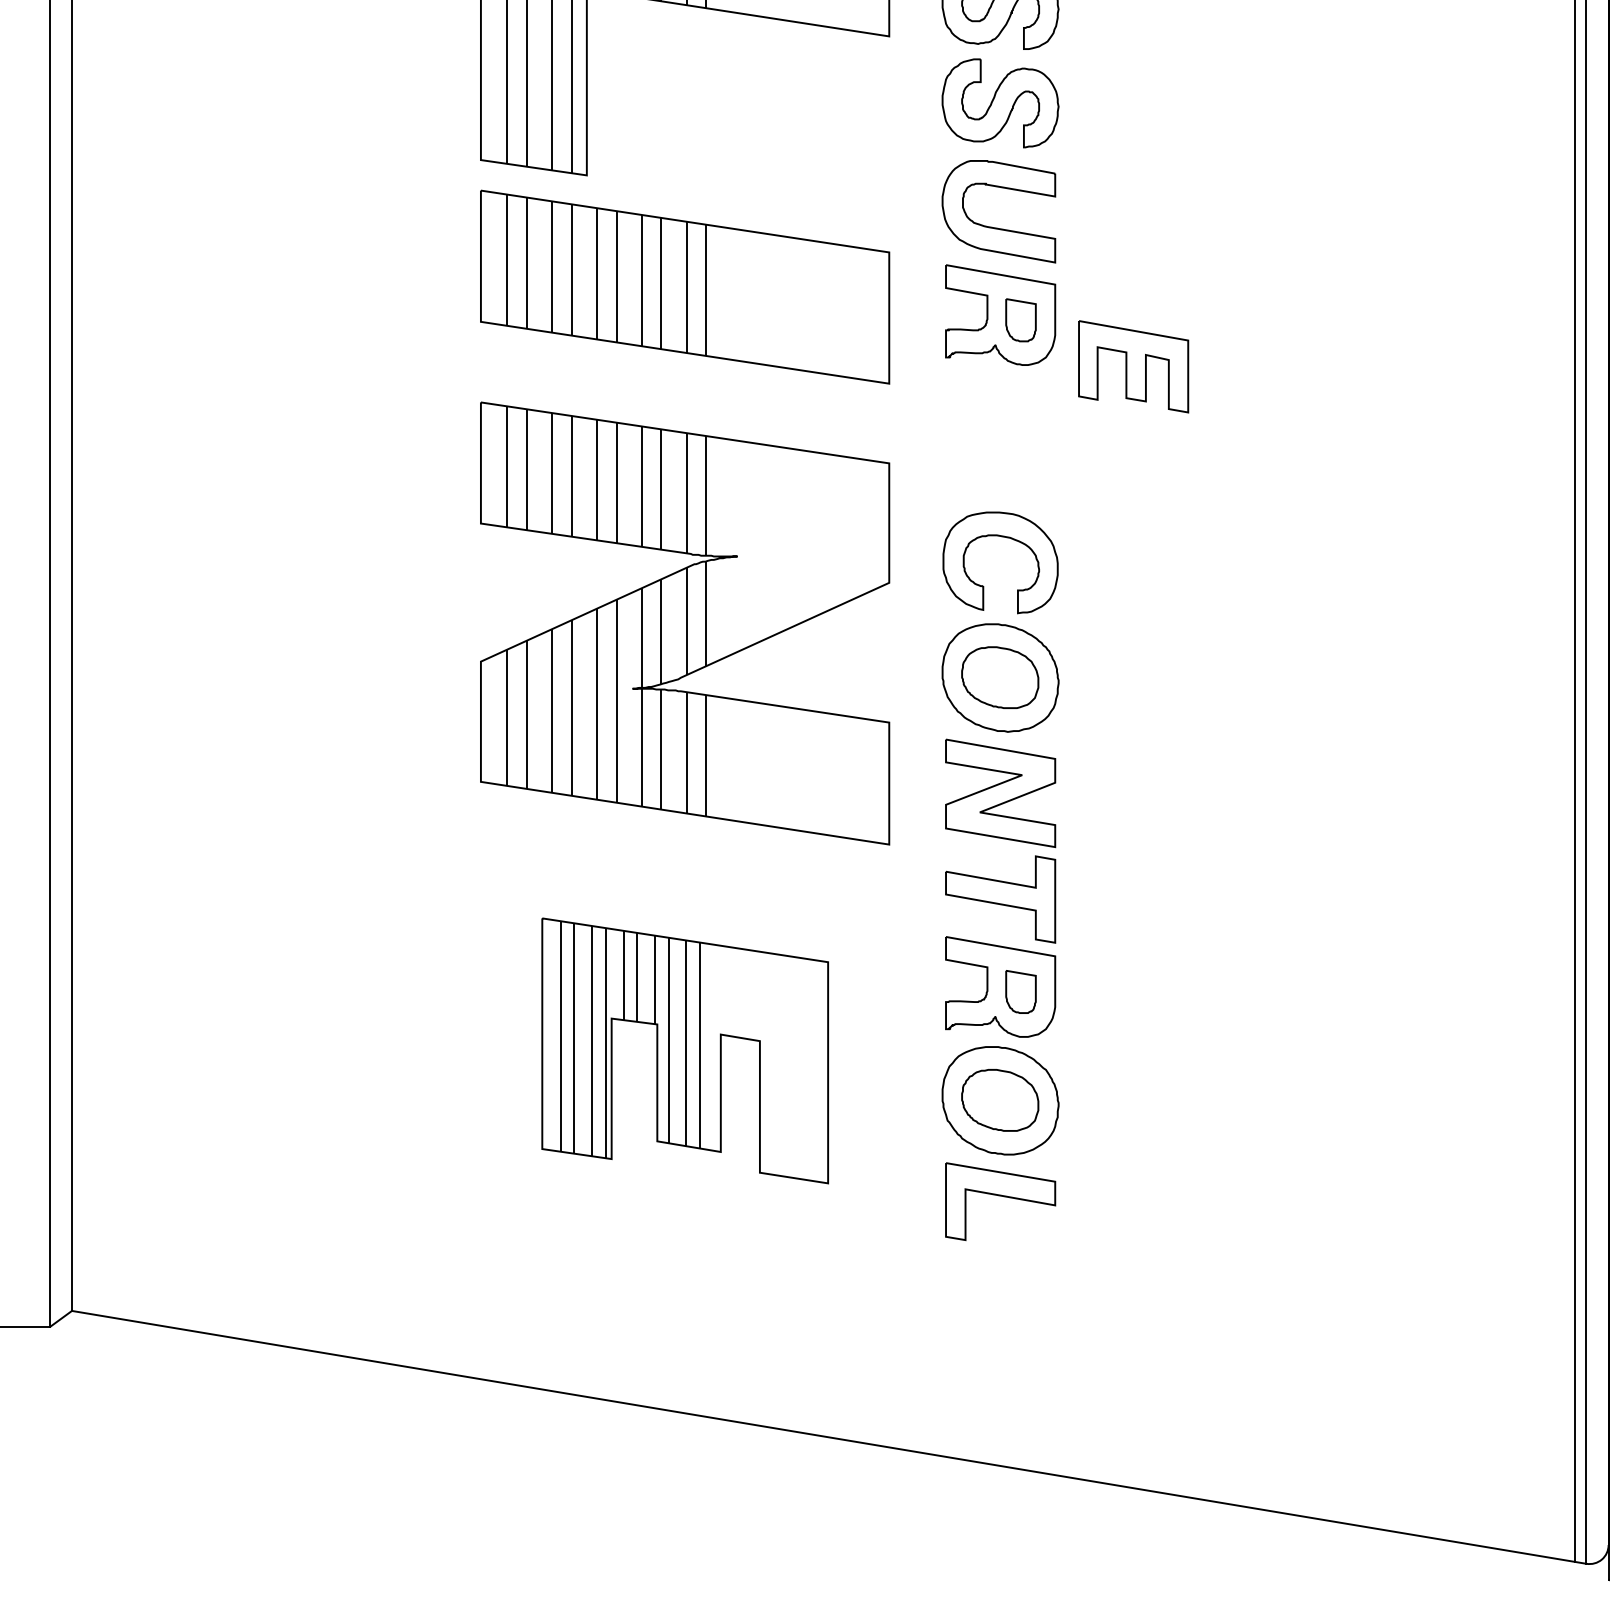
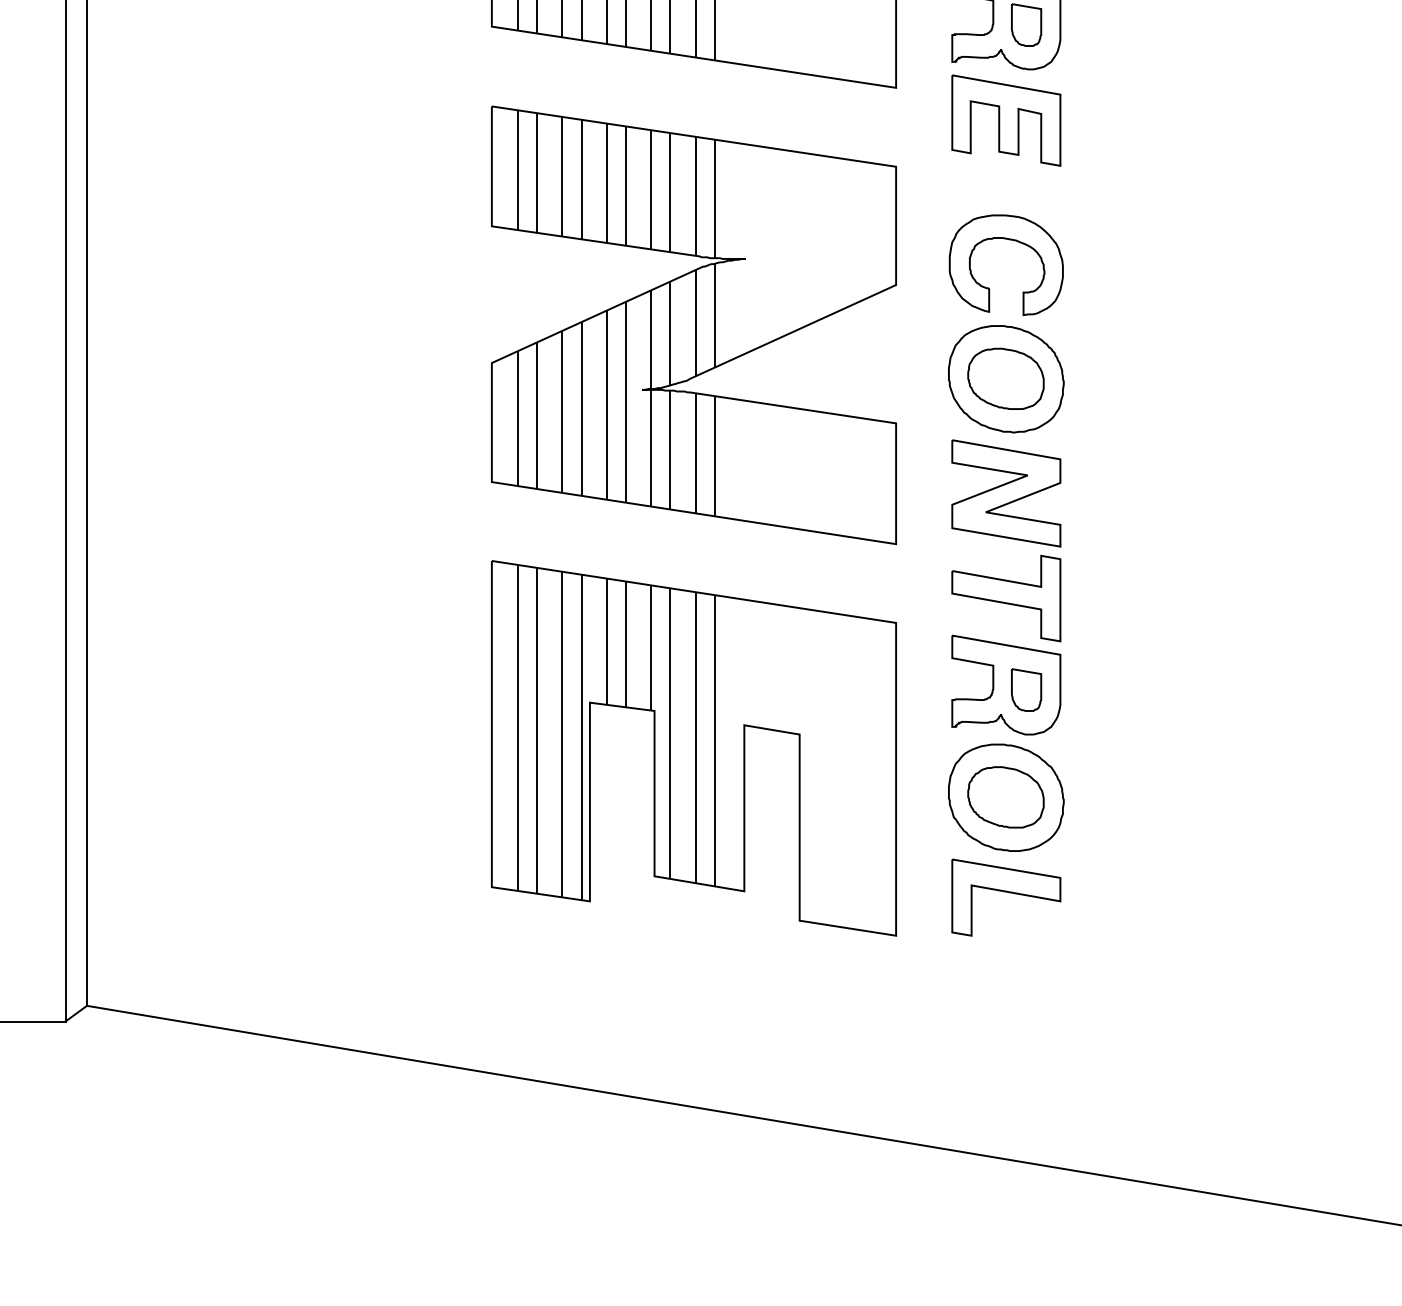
part: (1133, 366) -> (1006, 120), moved
part: (685, 1050) -> (694, 748), size x1.43

